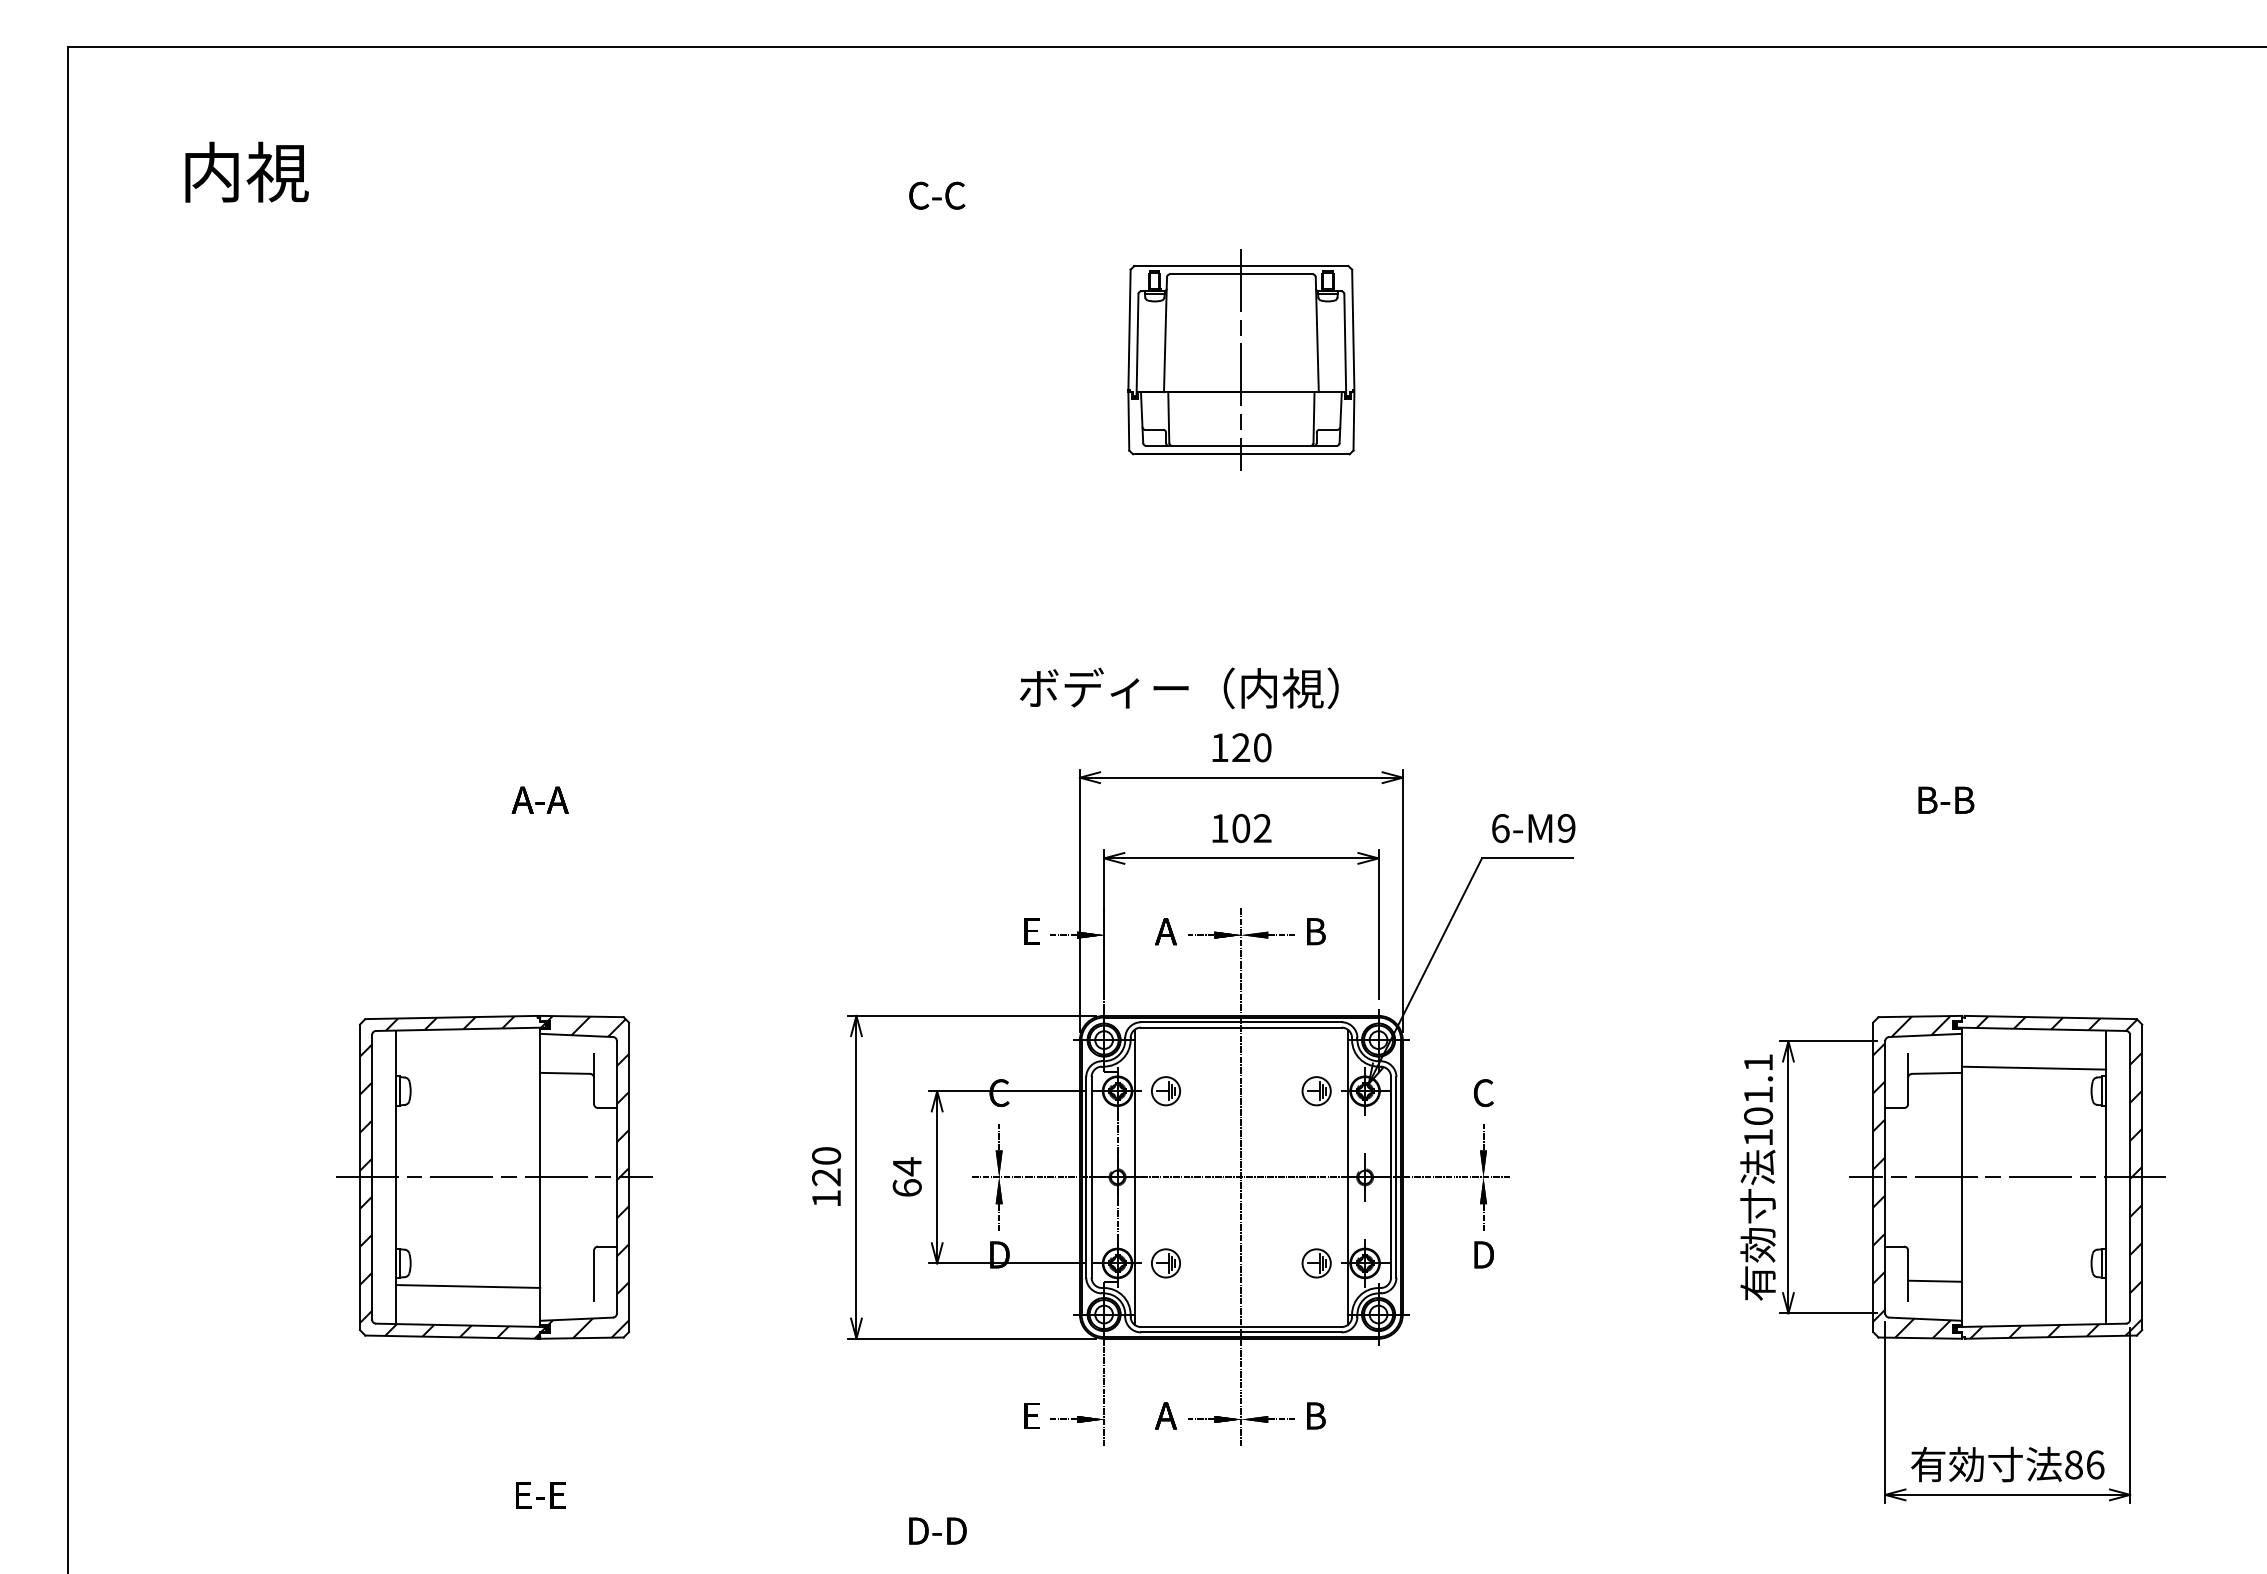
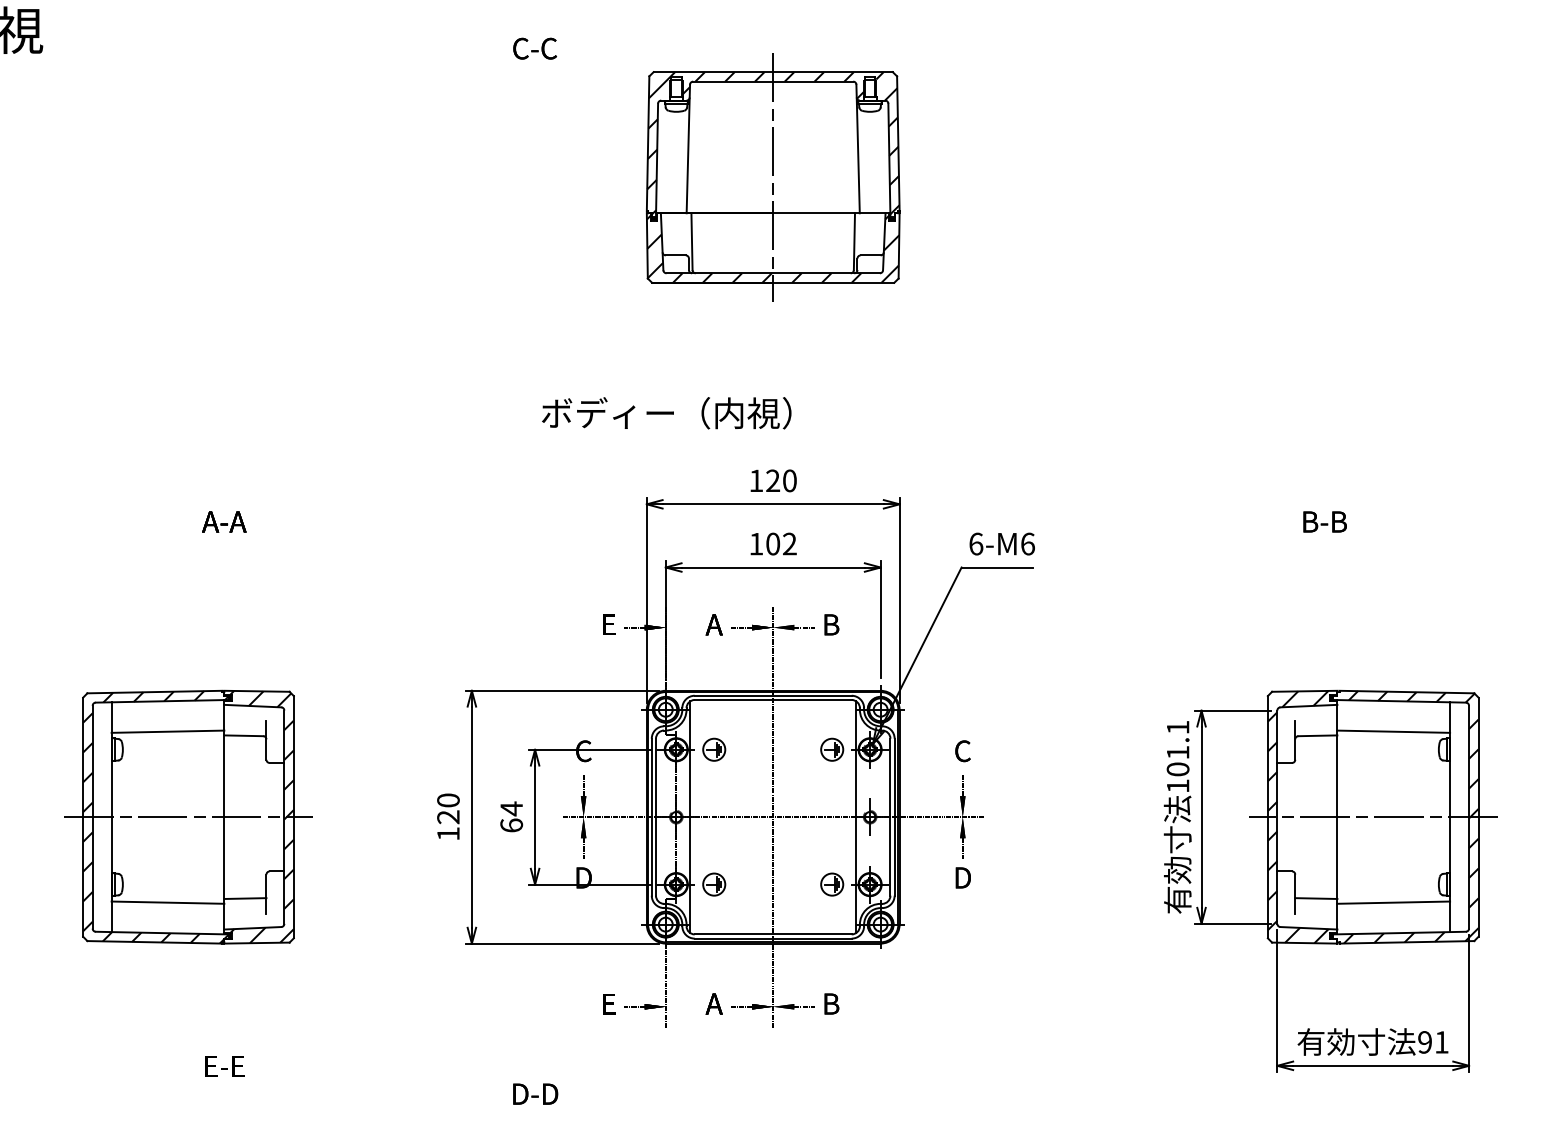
part: (1241, 359) -> (773, 176), size x1.43
text: (1179, 688) -> (666, 413), moved
text: (1566, 828) -> (1027, 544), 6-M9 -> 6-M6
line: (468, 1067) -> (168, 731), added
line: (567, 1280) -> (245, 897), added
line: (2033, 1286) -> (1393, 902), added
text: (2084, 1464) -> (1433, 1042), 86 -> 91

